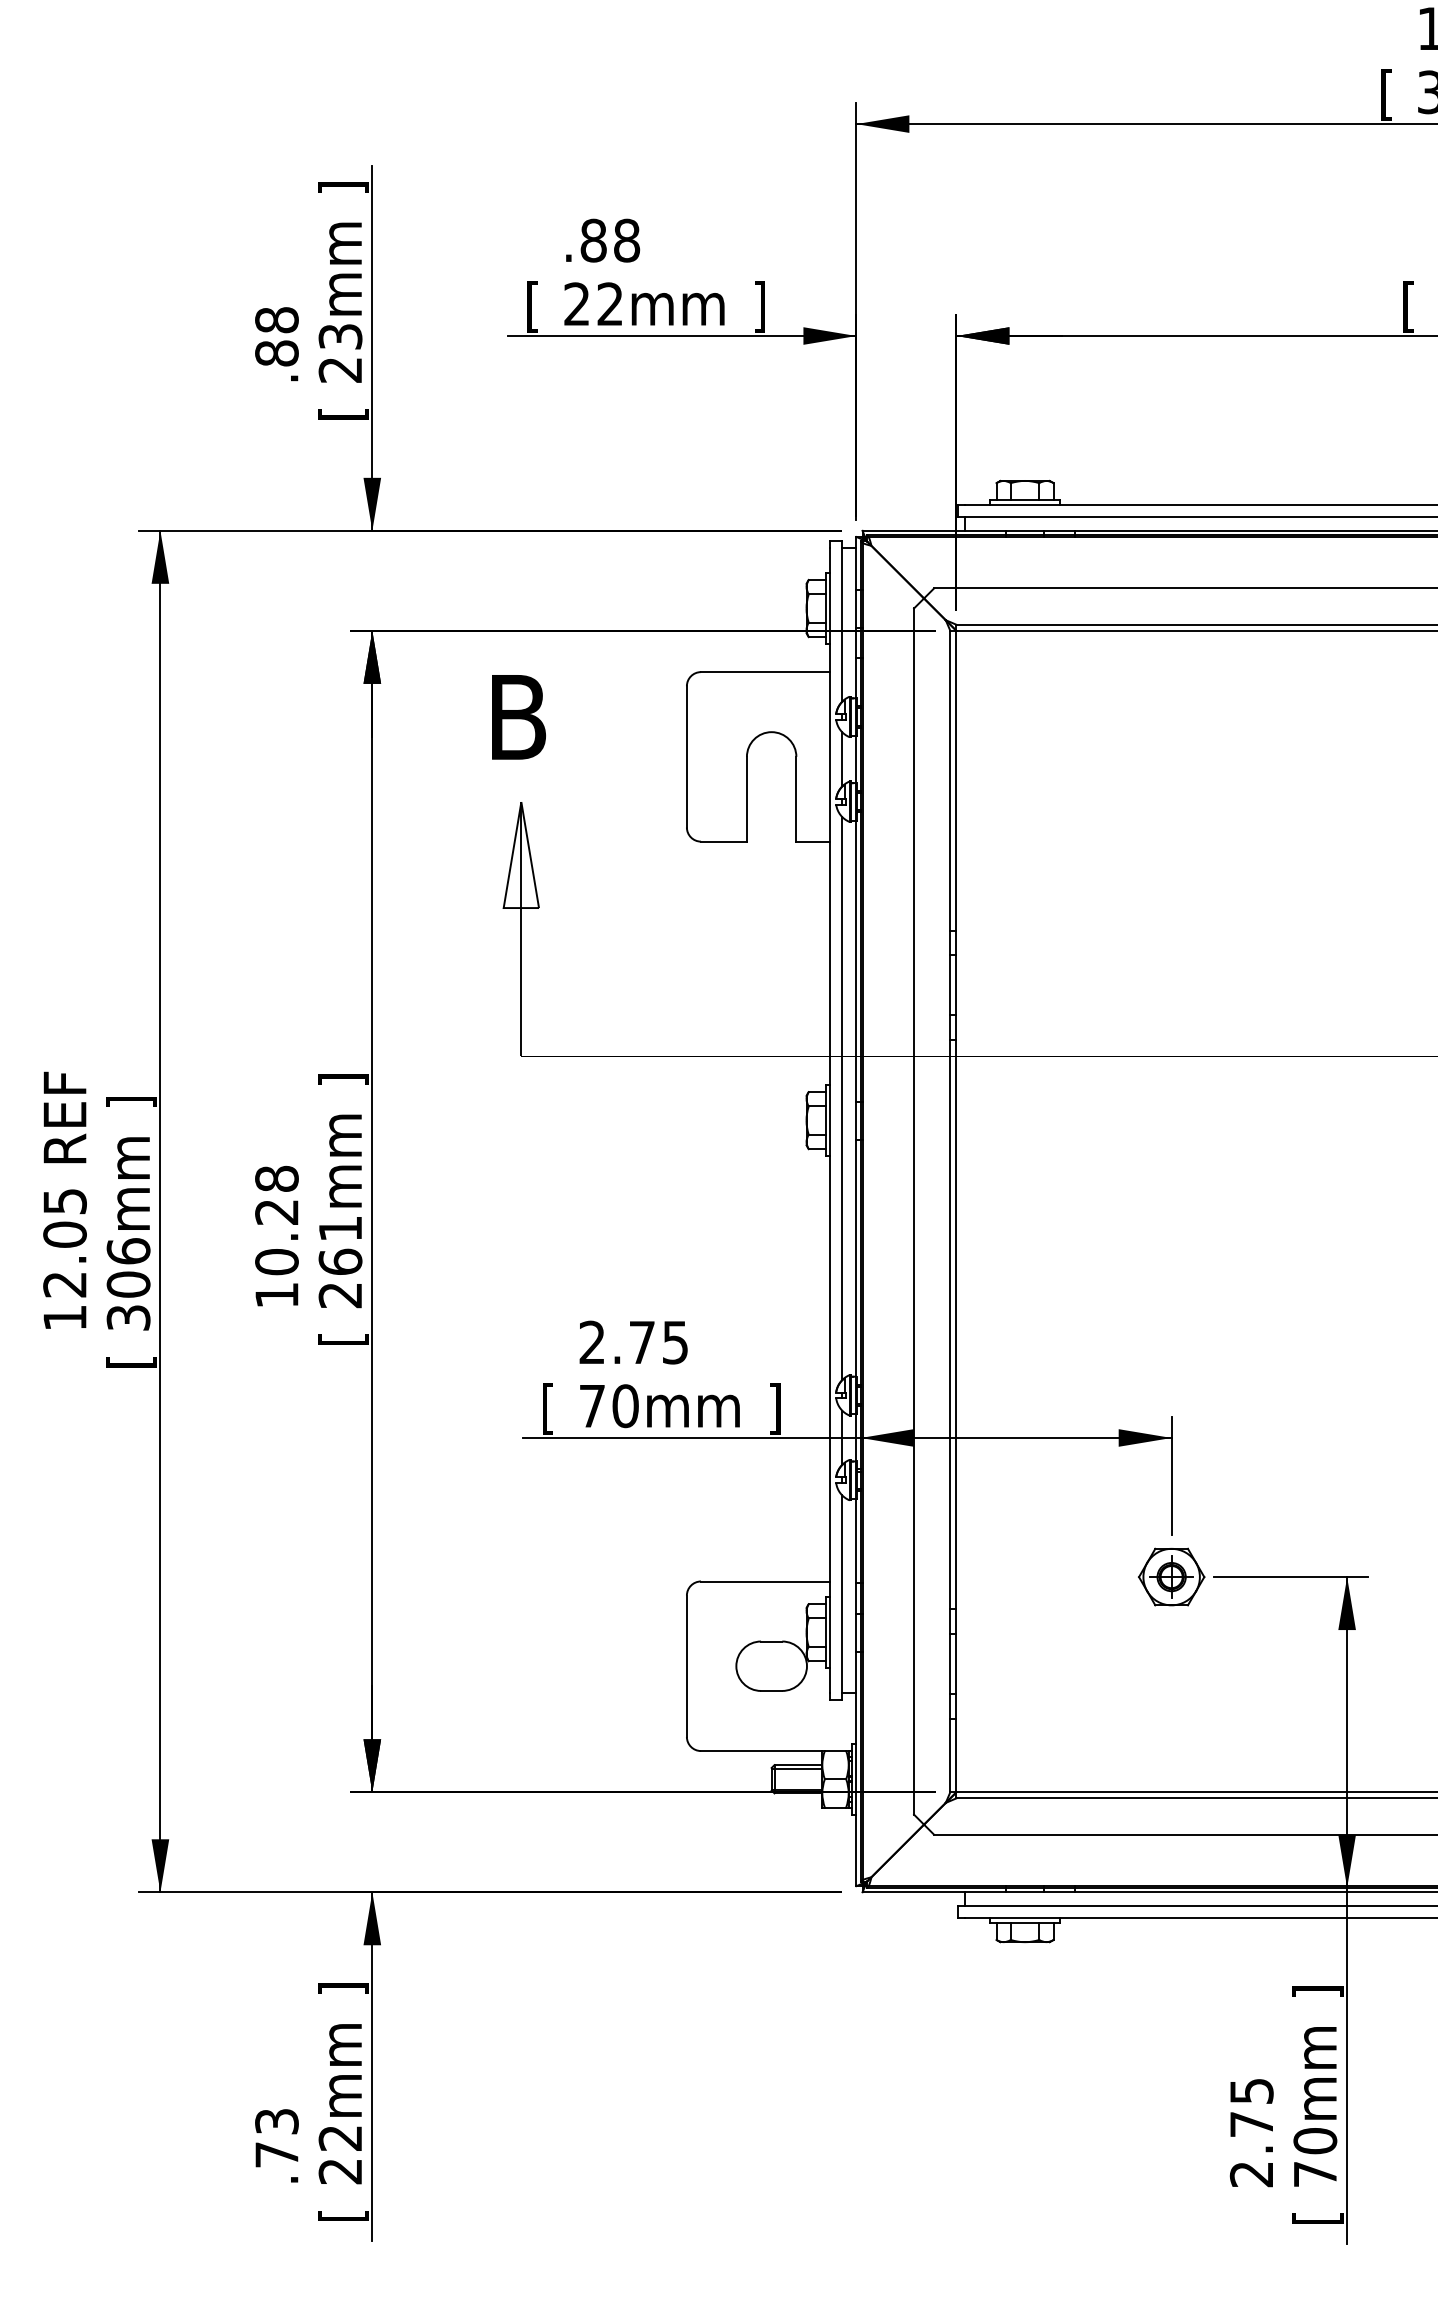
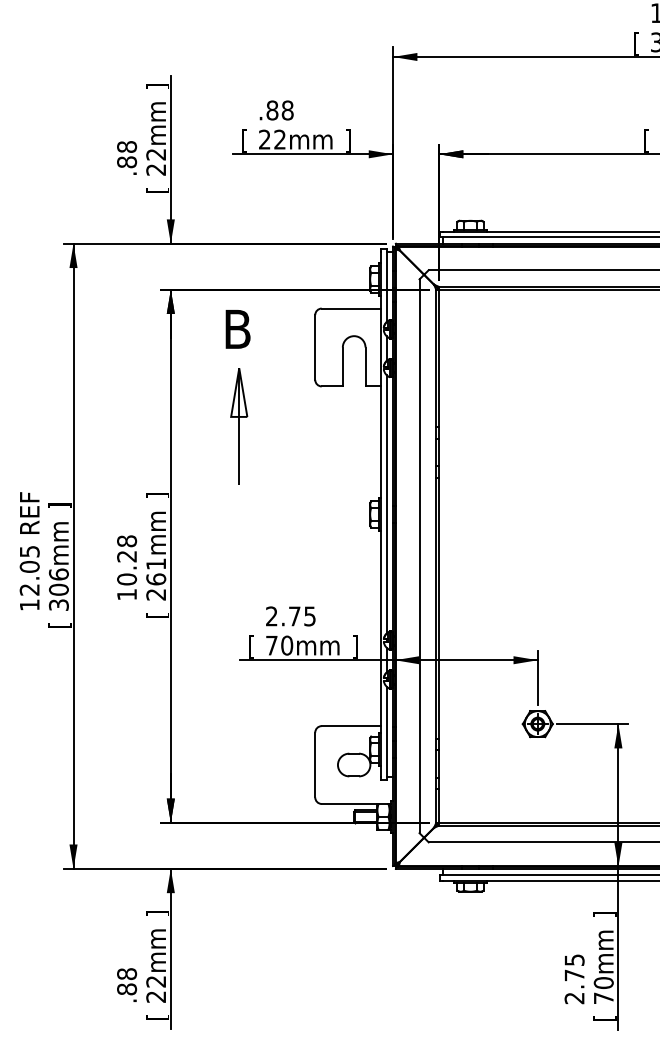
text: (341, 336) -> (156, 154), 23mm -> 22mm
text: (277, 2137) -> (127, 981), .73 -> .88

